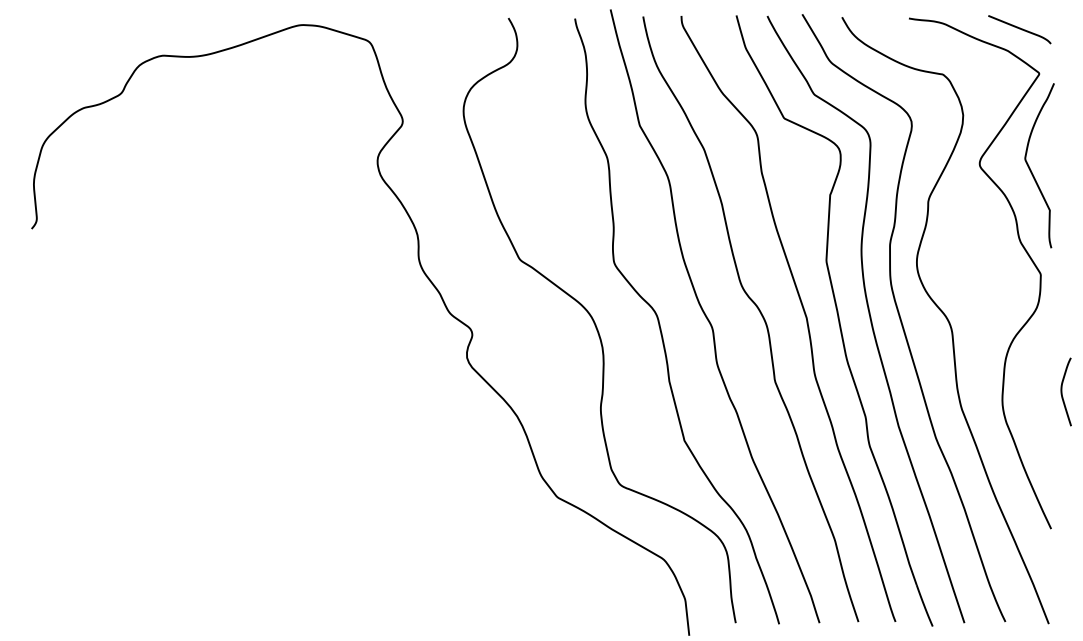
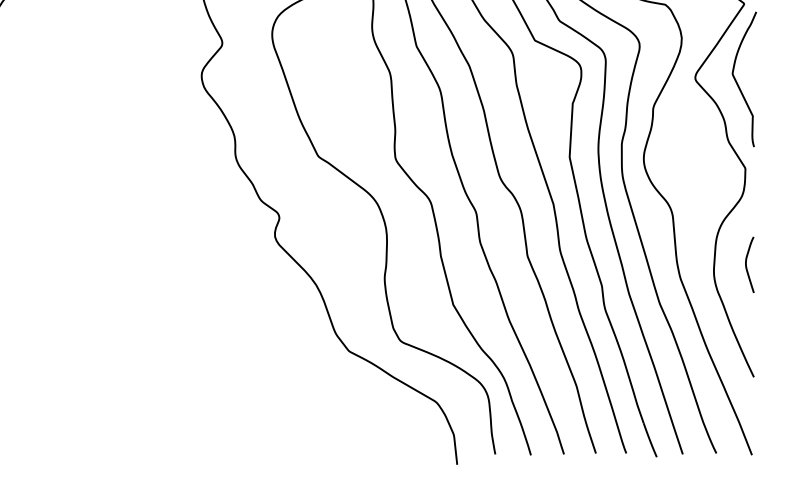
curve: (1062, 391) -> (746, 264), moved

